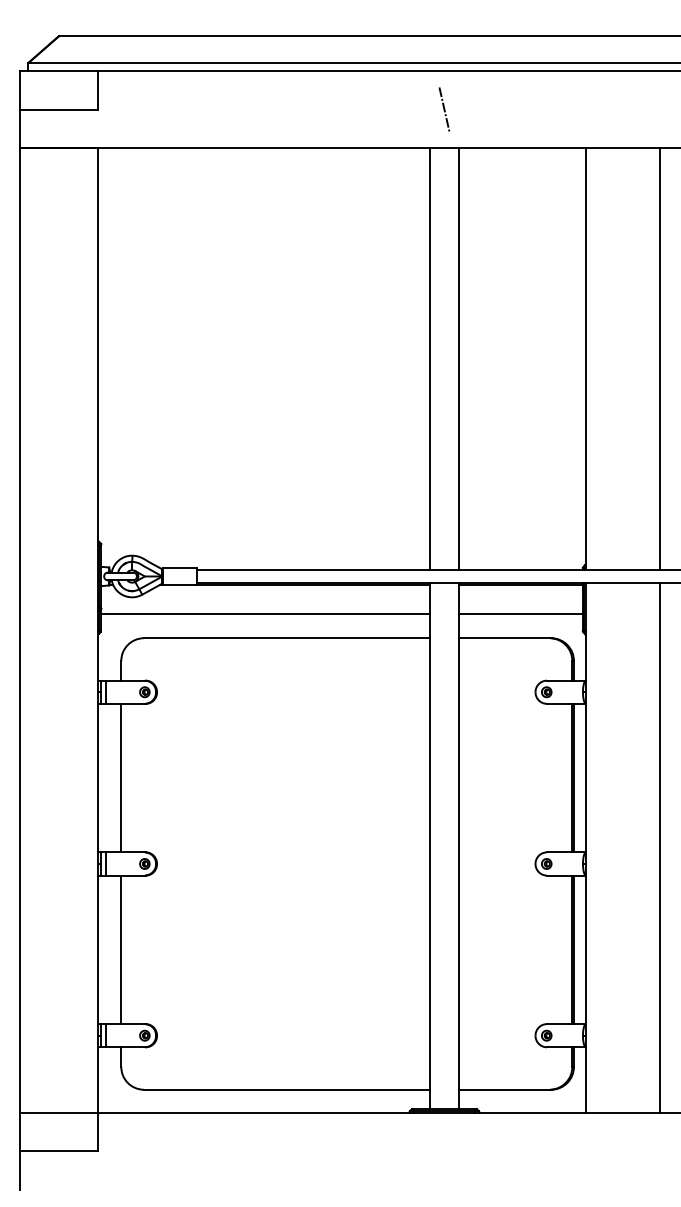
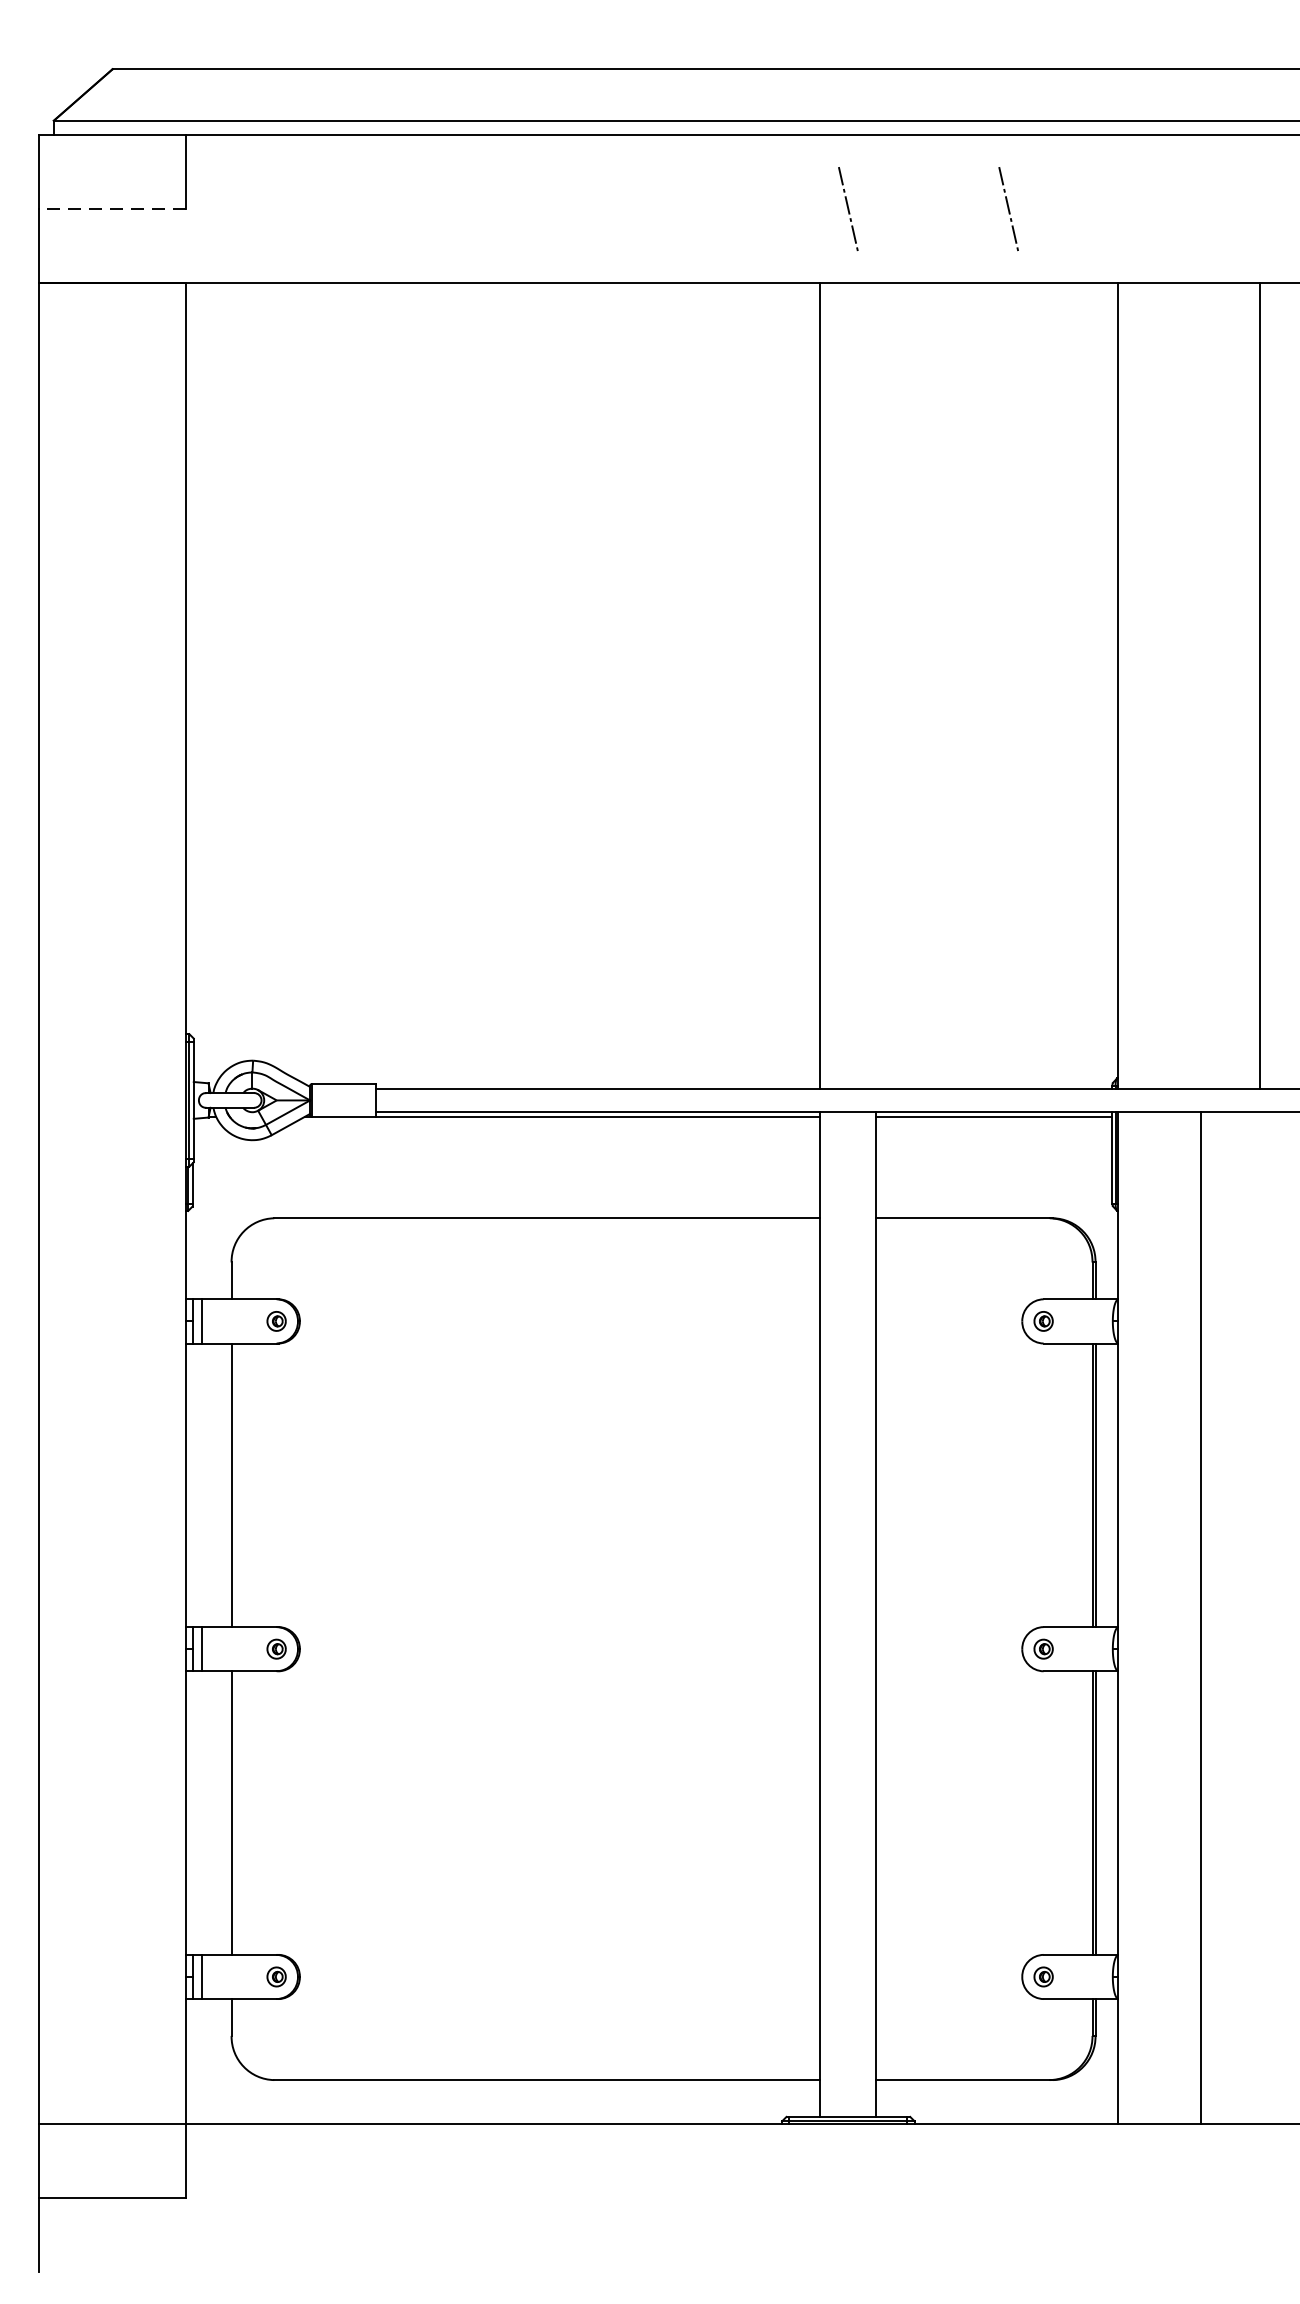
line: (59, 109) -> (113, 209), solid -> dashed
line: (528, 109) -> (1008, 209), added
line: (459, 359) -> (877, 686), removed
line: (264, 614) -> (504, 1172), removed
line: (520, 614) -> (993, 1172), removed
line: (660, 847) -> (1201, 1617), moved

